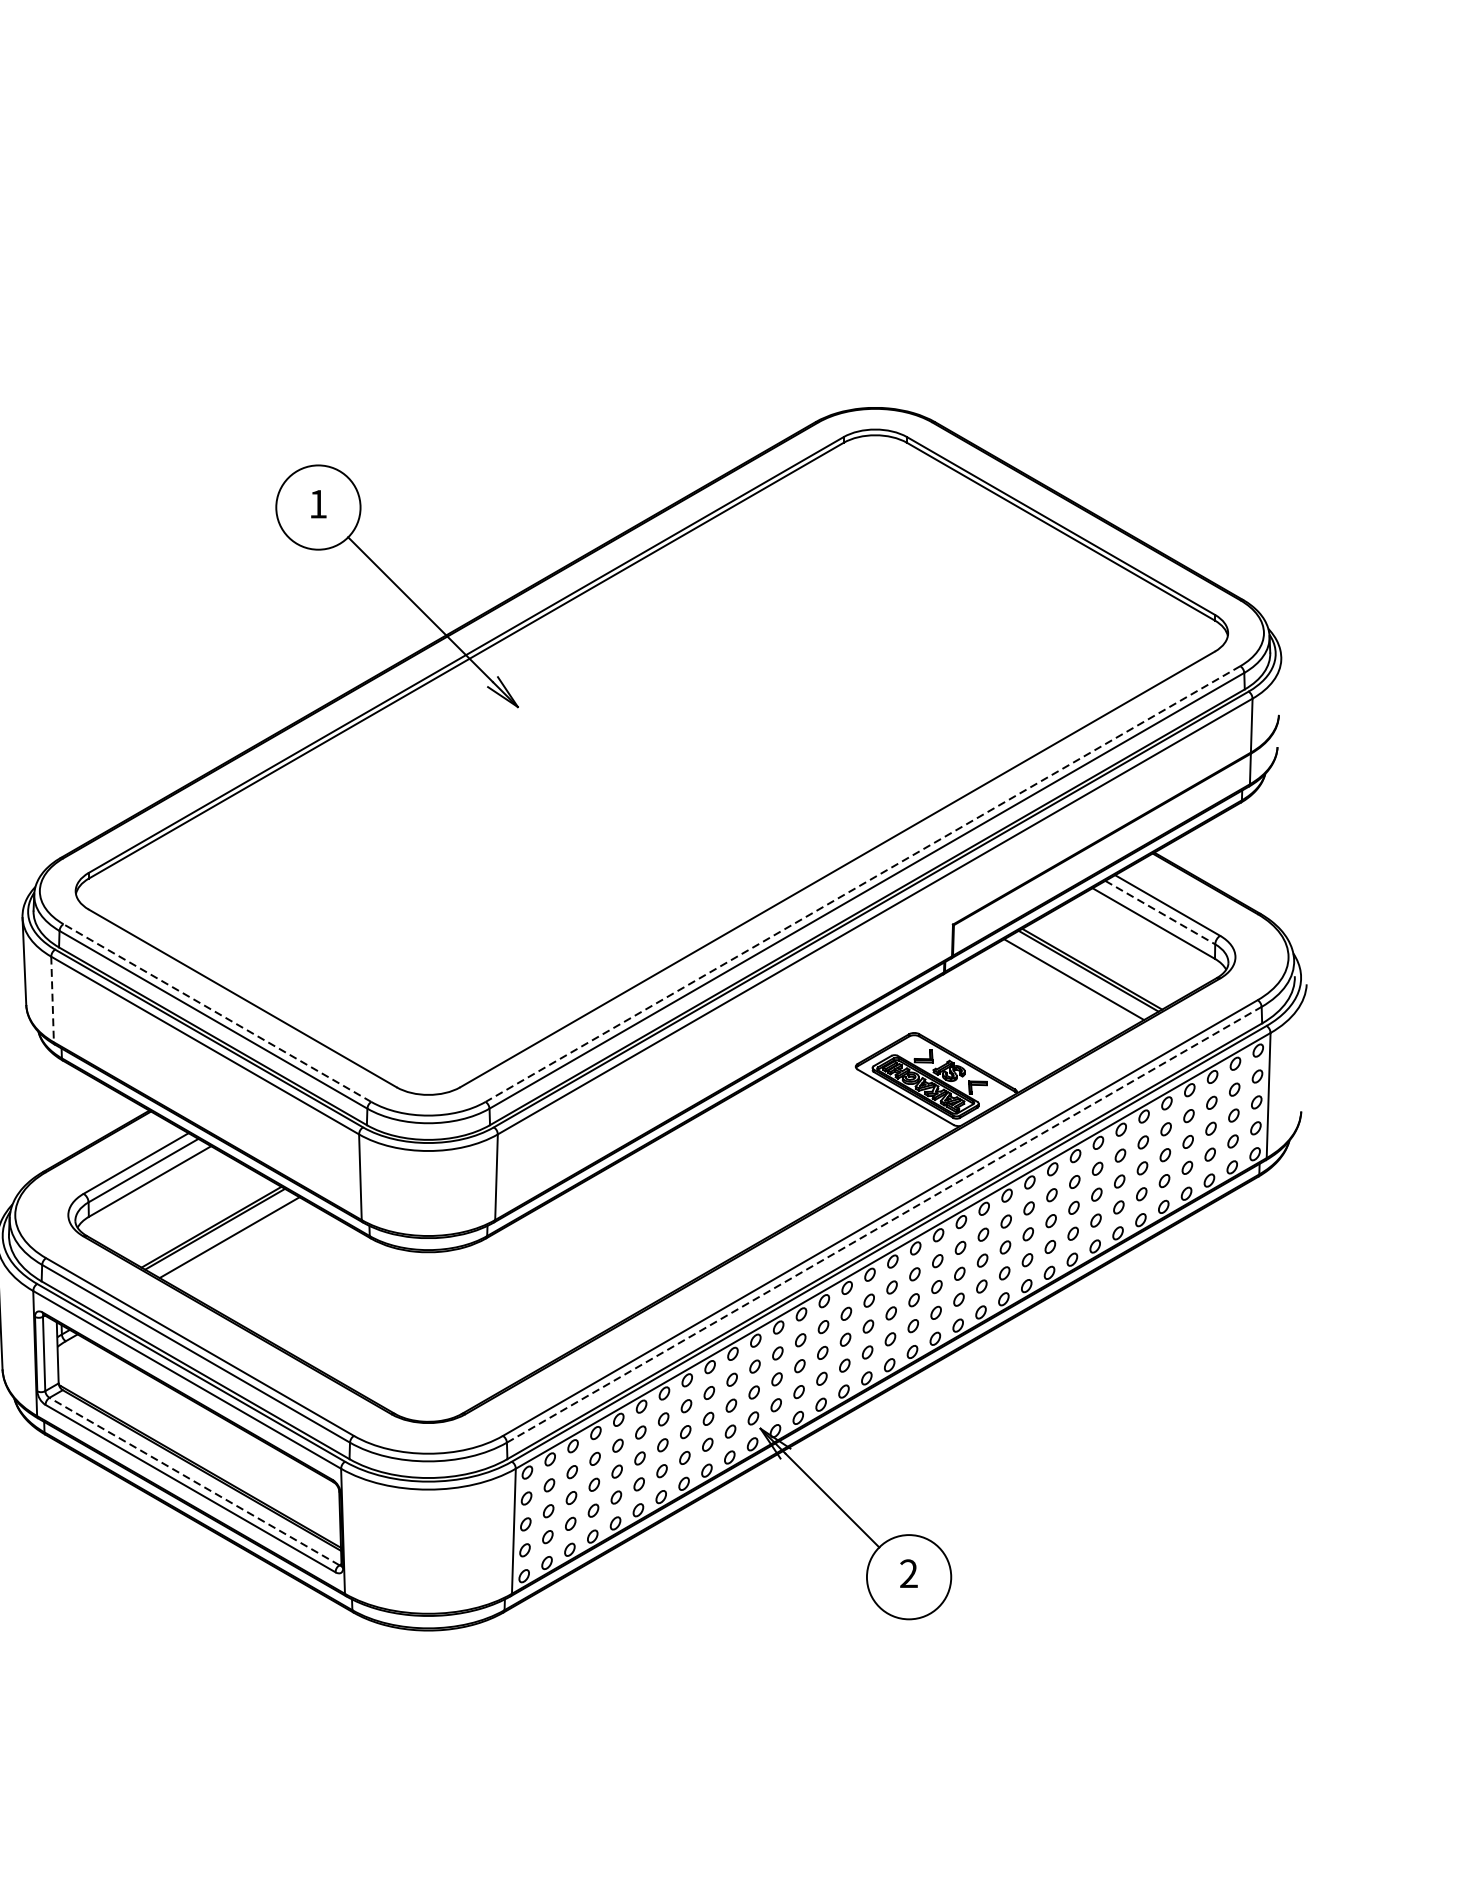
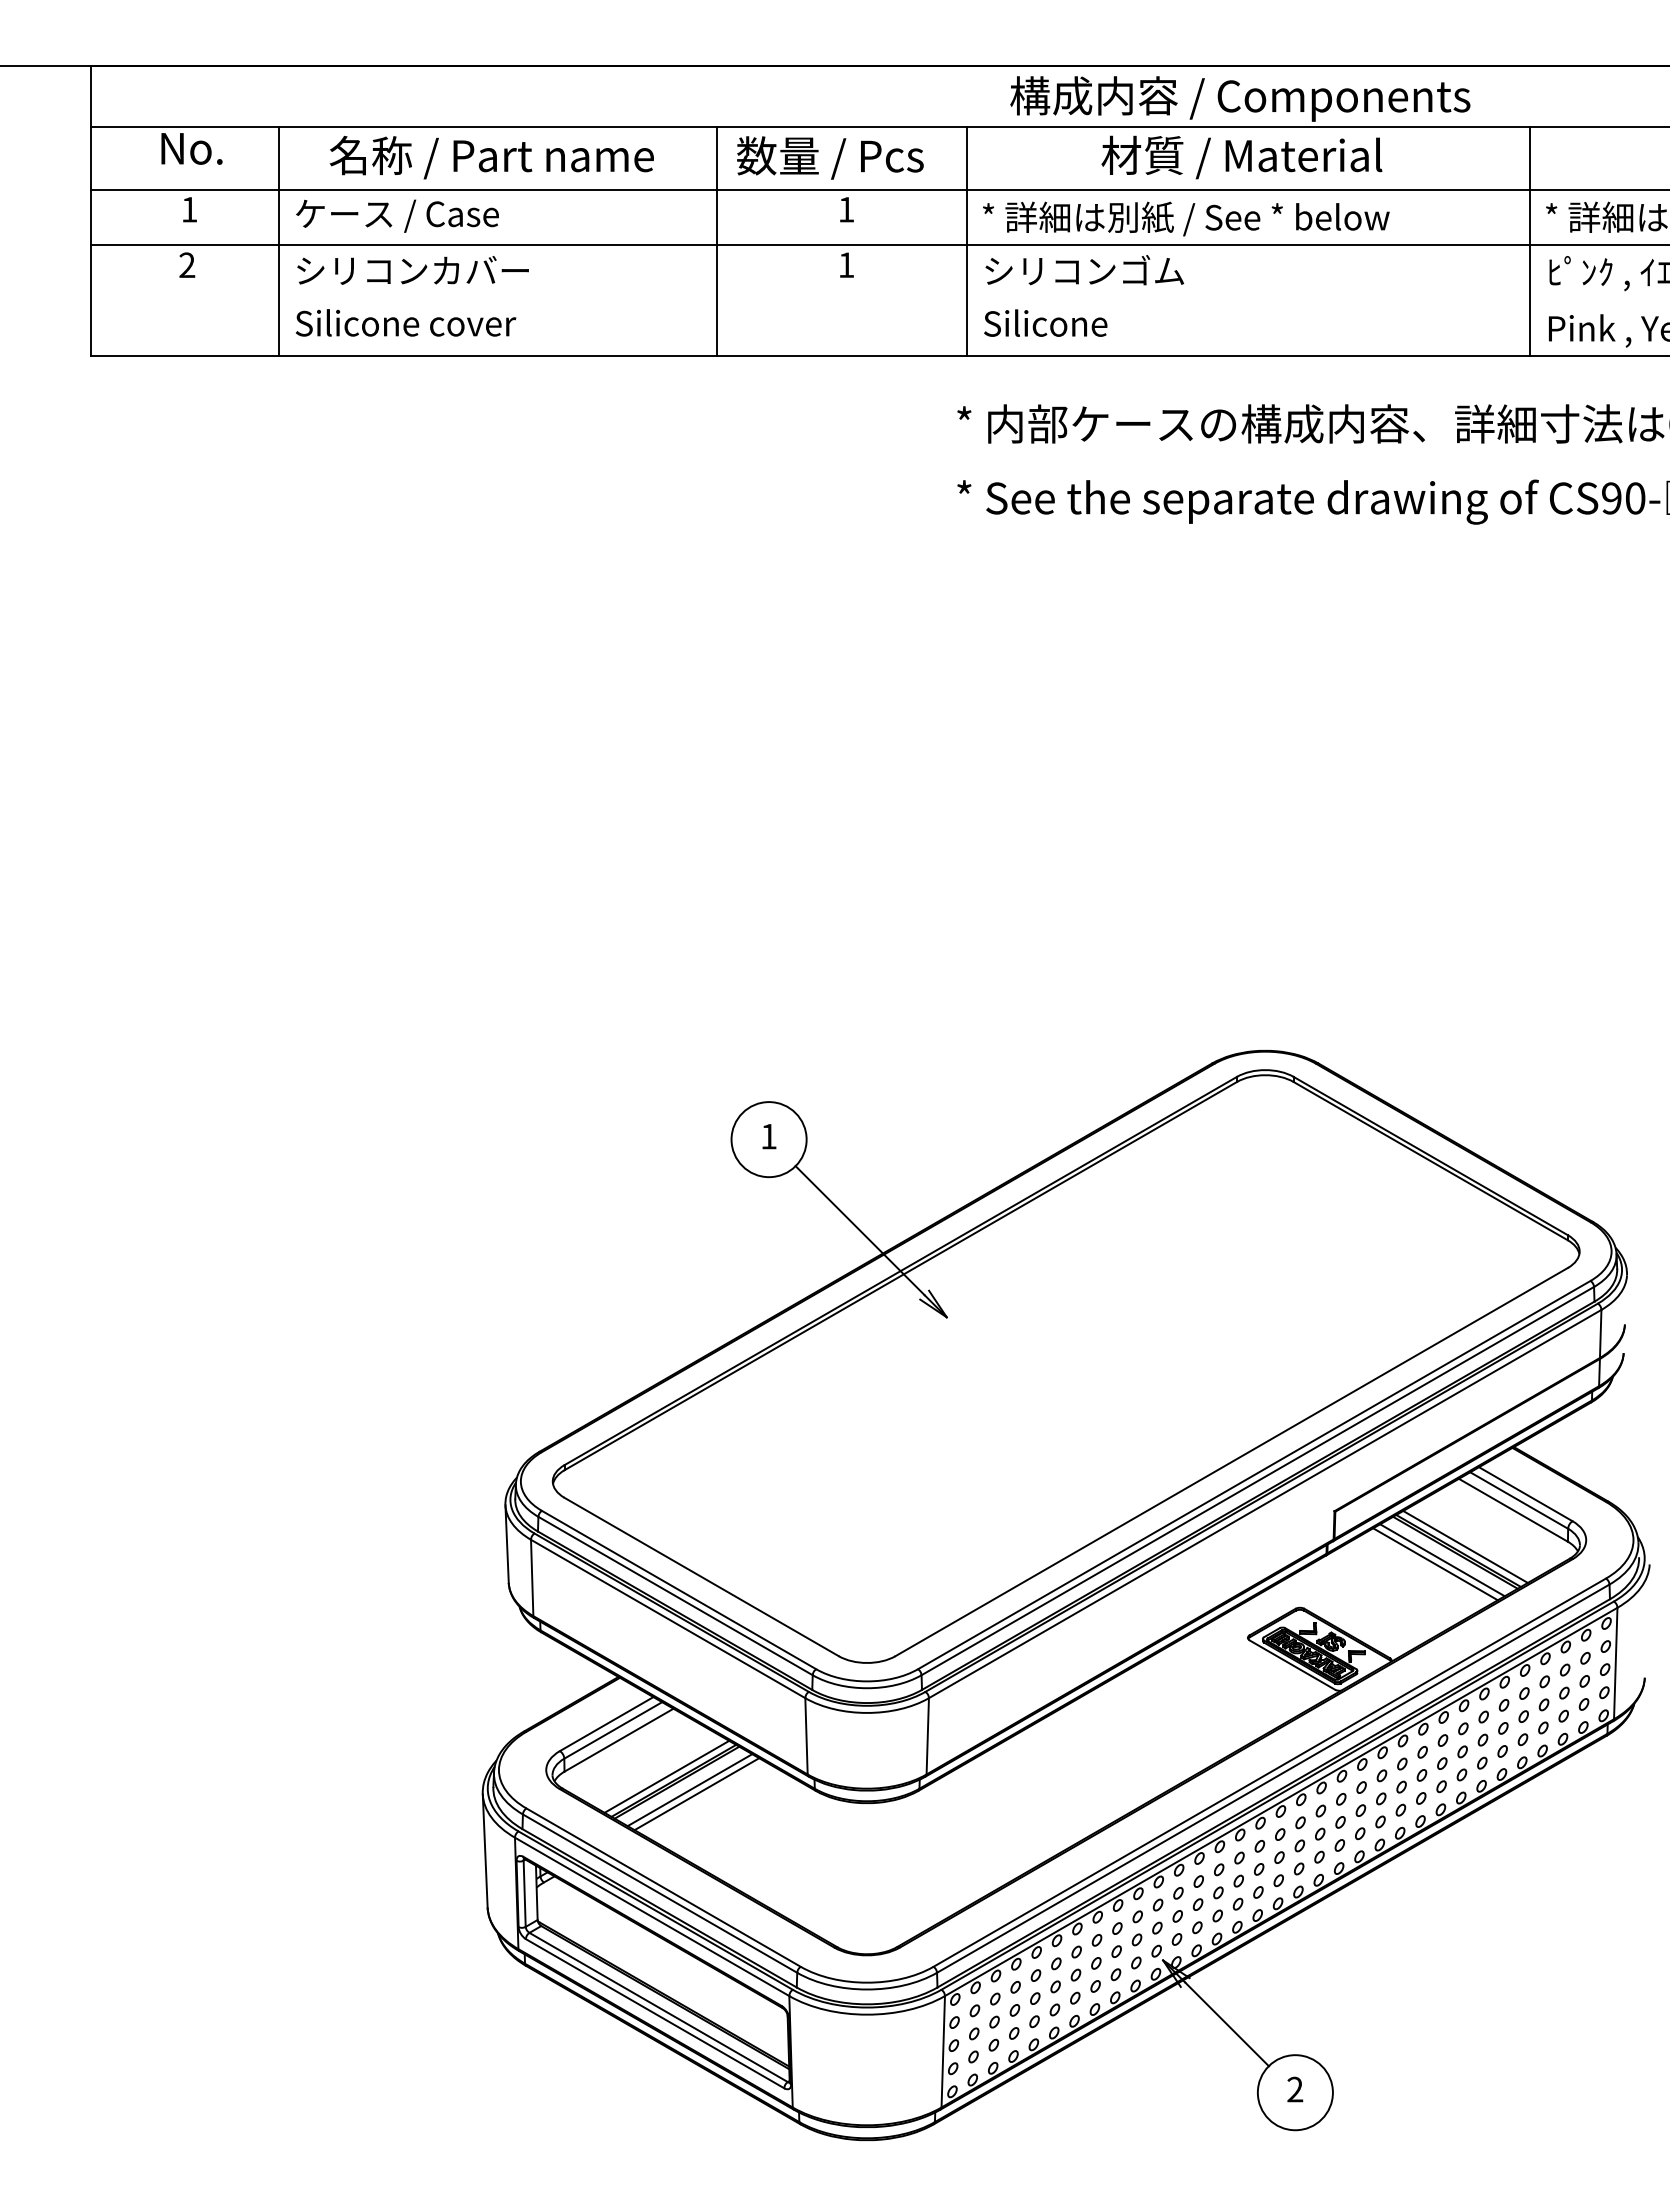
line: (862, 884) -> (1253, 1475), dashed -> solid
line: (1160, 912) -> (1519, 1500), dashed -> solid
line: (1100, 964) -> (1465, 1546), added
line: (1066, 984) -> (1435, 1564), added
line: (52, 1000) -> (532, 1578), dashed -> solid
line: (216, 1012) -> (678, 1589), dashed -> solid
line: (203, 1222) -> (666, 1776), added
line: (884, 1224) -> (1273, 1778), dashed -> solid
line: (236, 1242) -> (696, 1794), added
line: (194, 1481) -> (658, 2007), dashed -> solid

